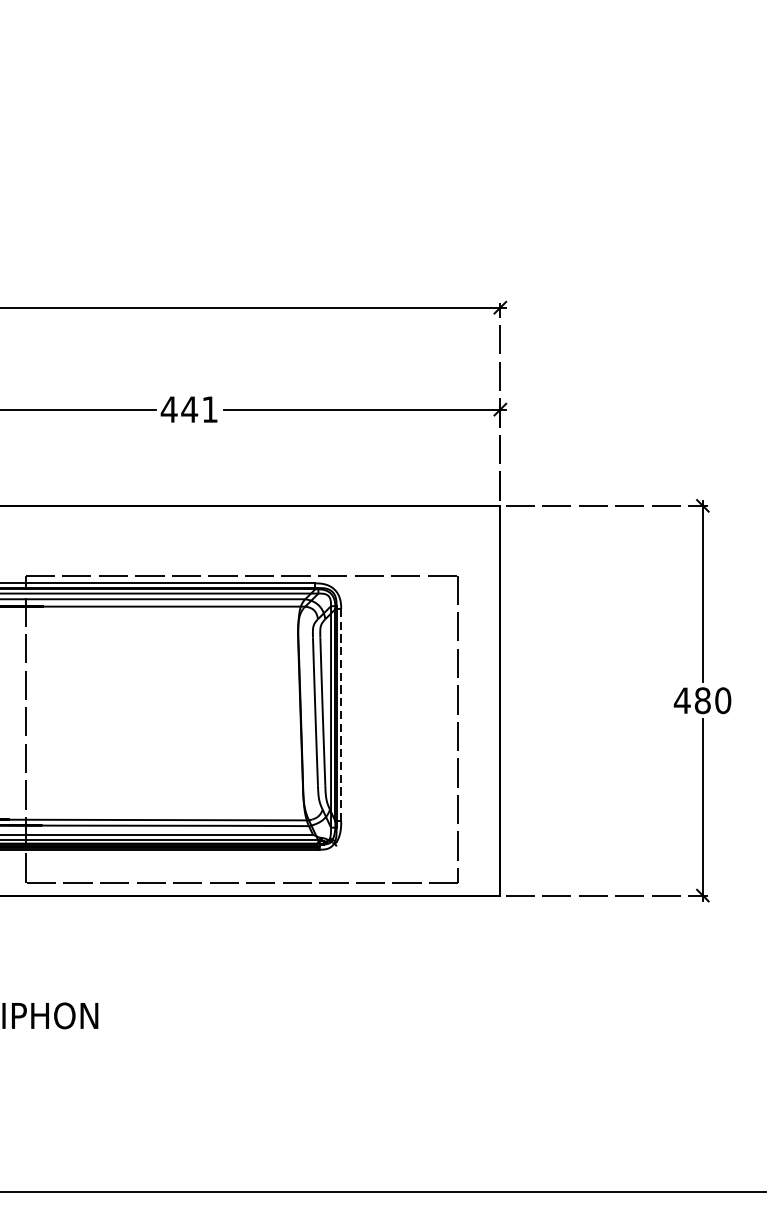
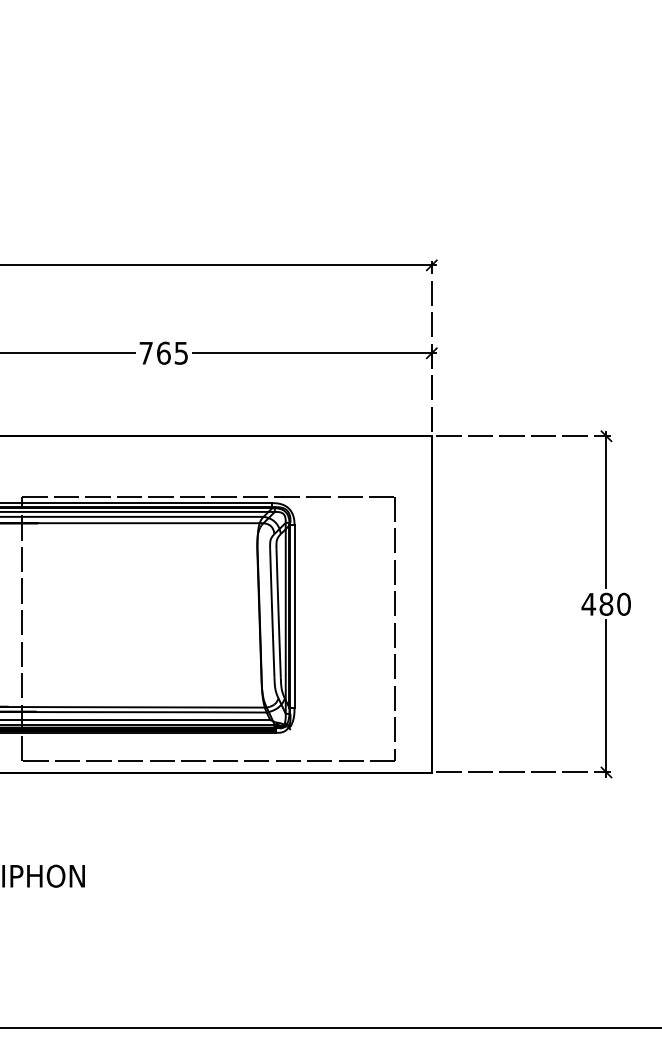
text: (188, 408) -> (162, 352), 441 -> 765
line: (341, 714) -> (294, 616), dashed -> solid

